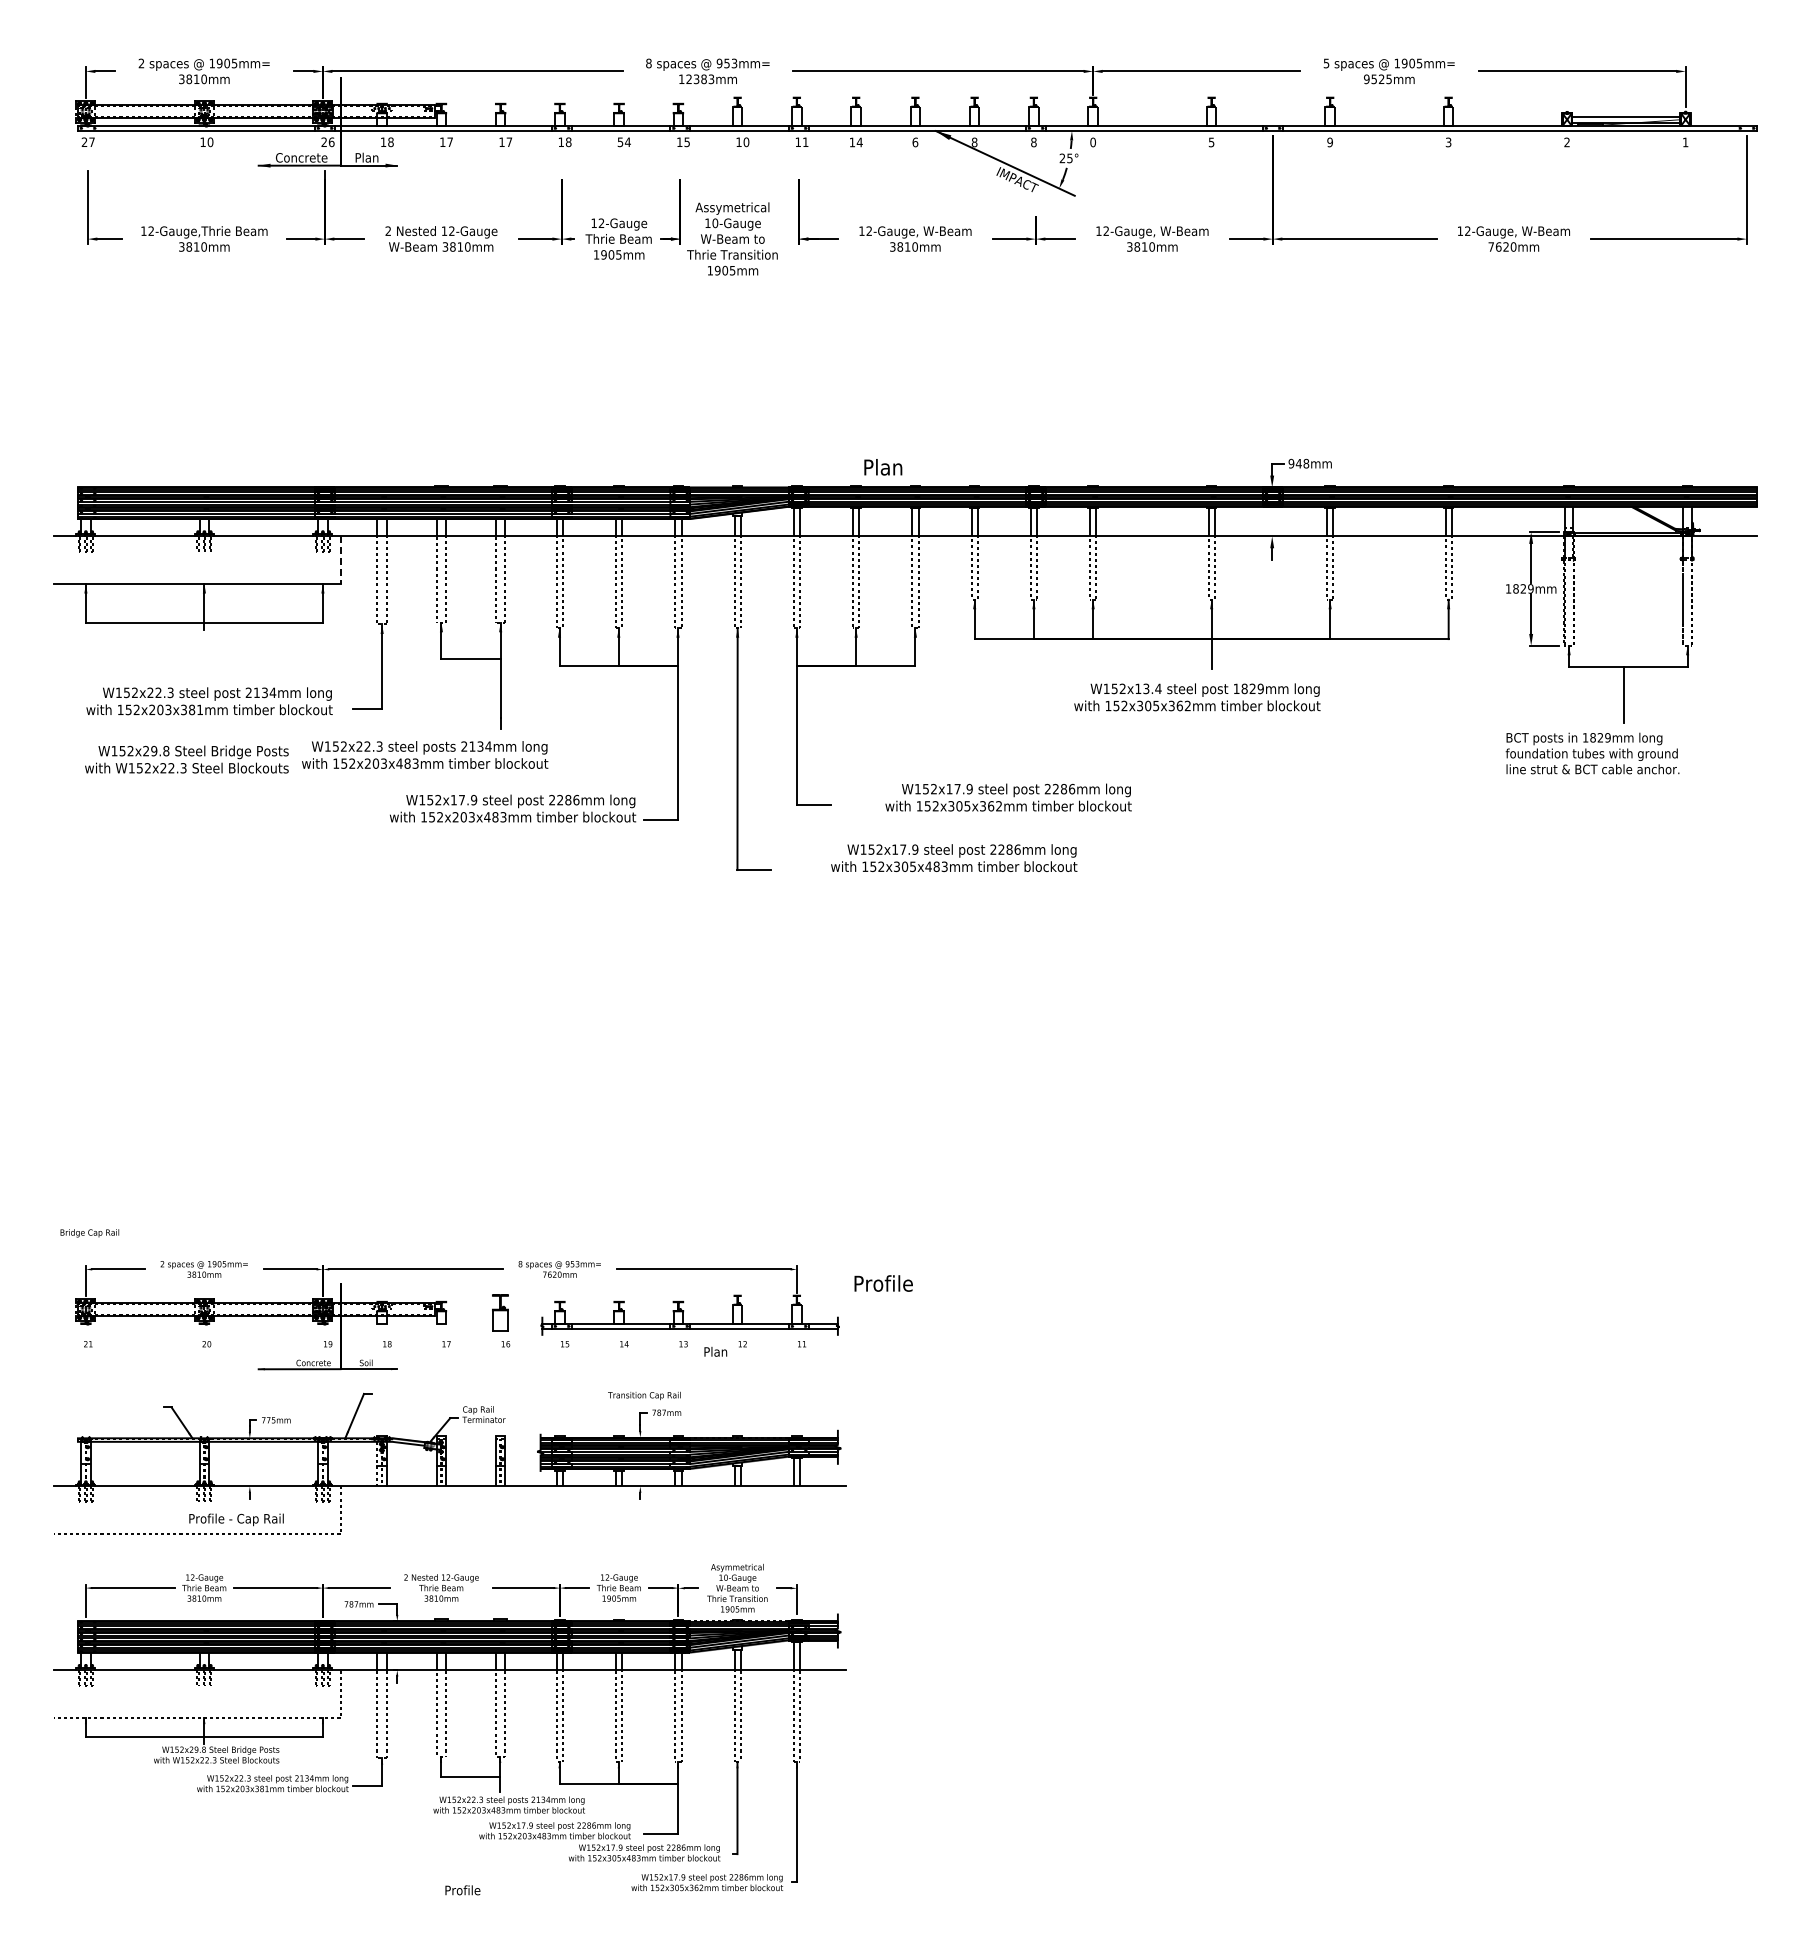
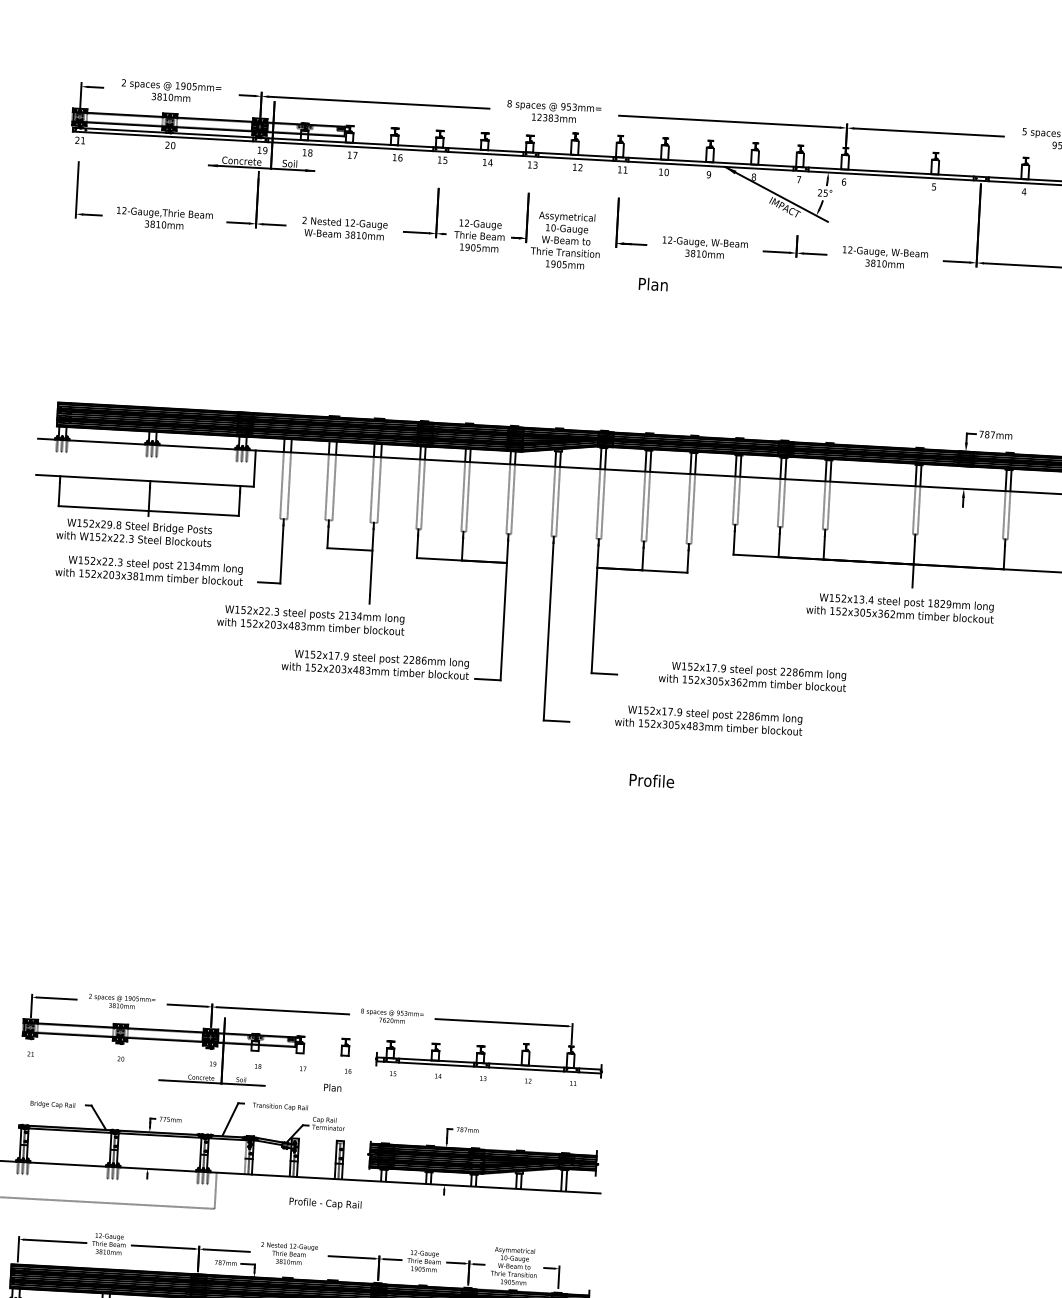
text: (91, 141) -> (82, 140), 27 -> 21
text: (202, 141) -> (167, 144), 10 -> 20
text: (686, 141) -> (535, 164), 15 -> 13
text: (1093, 141) -> (844, 181), 0 -> 6
text: (327, 142) -> (262, 150), 26 -> 19
text: (509, 142) -> (400, 158), 17 -> 16
text: (568, 142) -> (445, 160), 18 -> 15
text: (620, 142) -> (484, 162), 54 -> 14
text: (746, 142) -> (580, 167), 10 -> 12
text: (859, 142) -> (666, 172), 14 -> 10
text: (915, 142) -> (709, 174), 6 -> 9
text: (1033, 142) -> (798, 179), 8 -> 7
text: (1330, 142) -> (1024, 191), 9 -> 4
text: (366, 157) -> (291, 163), Plan -> Soil
text: (1298, 463) -> (986, 434), 948mm -> 787mm
text: (883, 467) -> (653, 284), moved
line: (340, 560) -> (254, 468), dashed -> solid
text: (186, 759) -> (133, 532), moved
text: (89, 1233) -> (52, 1105), moved
text: (883, 1283) -> (651, 780), moved
part: (500, 1312) -> (345, 1047), size x0.62
text: (715, 1351) -> (332, 1087), moved
text: (644, 1395) -> (280, 1106), moved
text: (236, 1519) -> (325, 1203), moved

